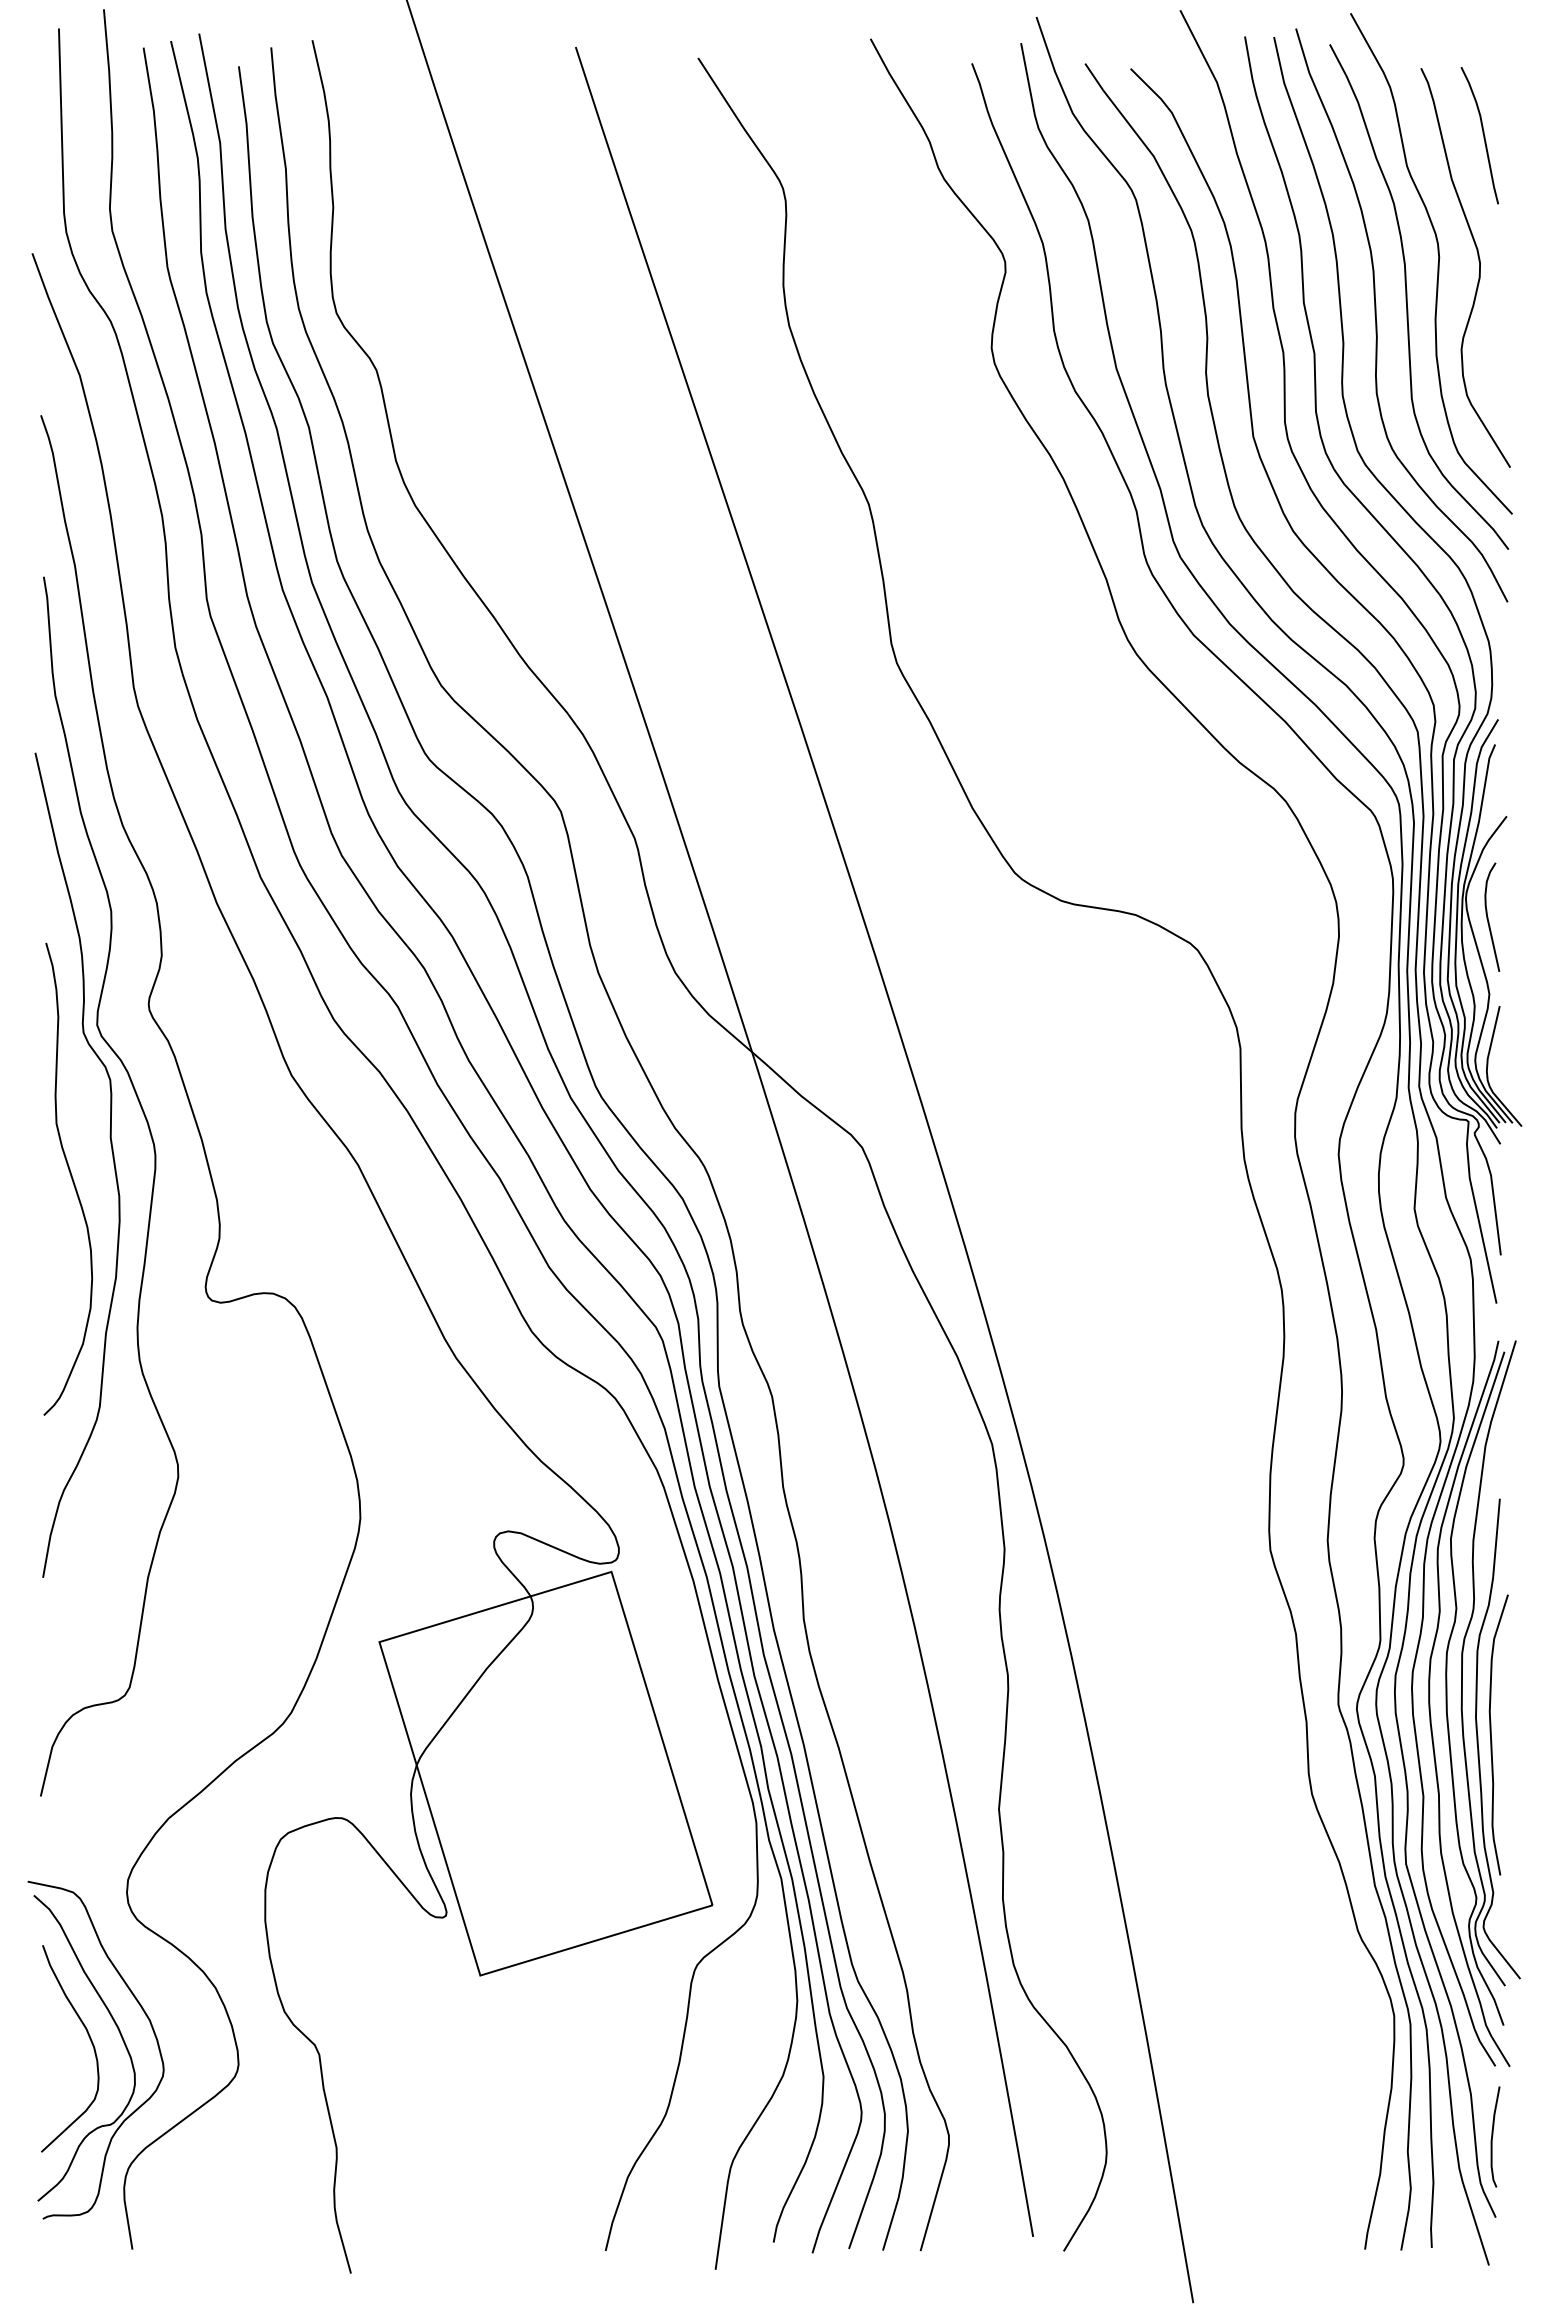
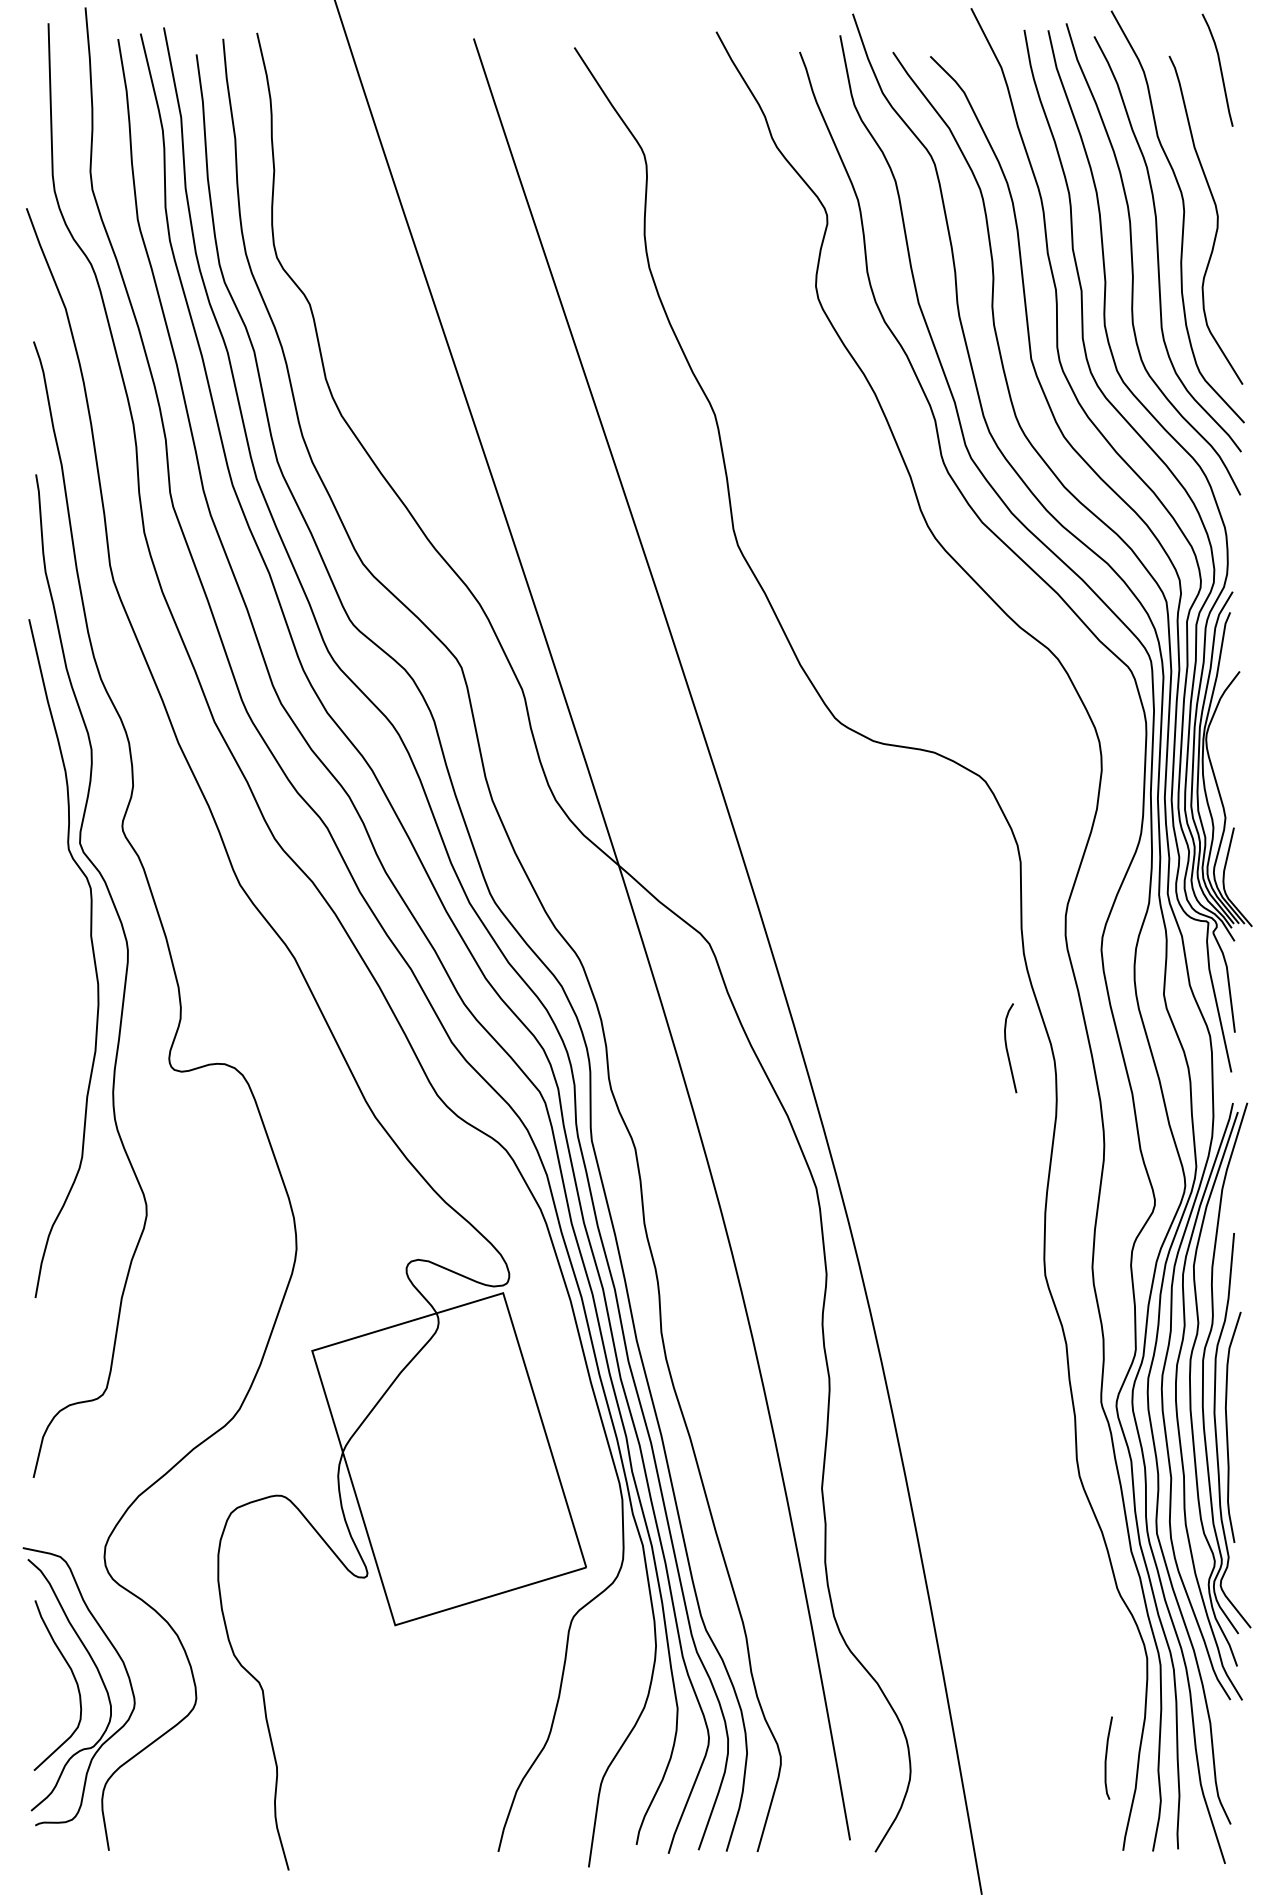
curve: (1482, 133) -> (1219, 68), moved
curve: (1488, 916) -> (1007, 1047), moved
curve: (70, 1176) -> (58, 967), removed
curve: (1493, 2135) -> (1107, 1756), moved

